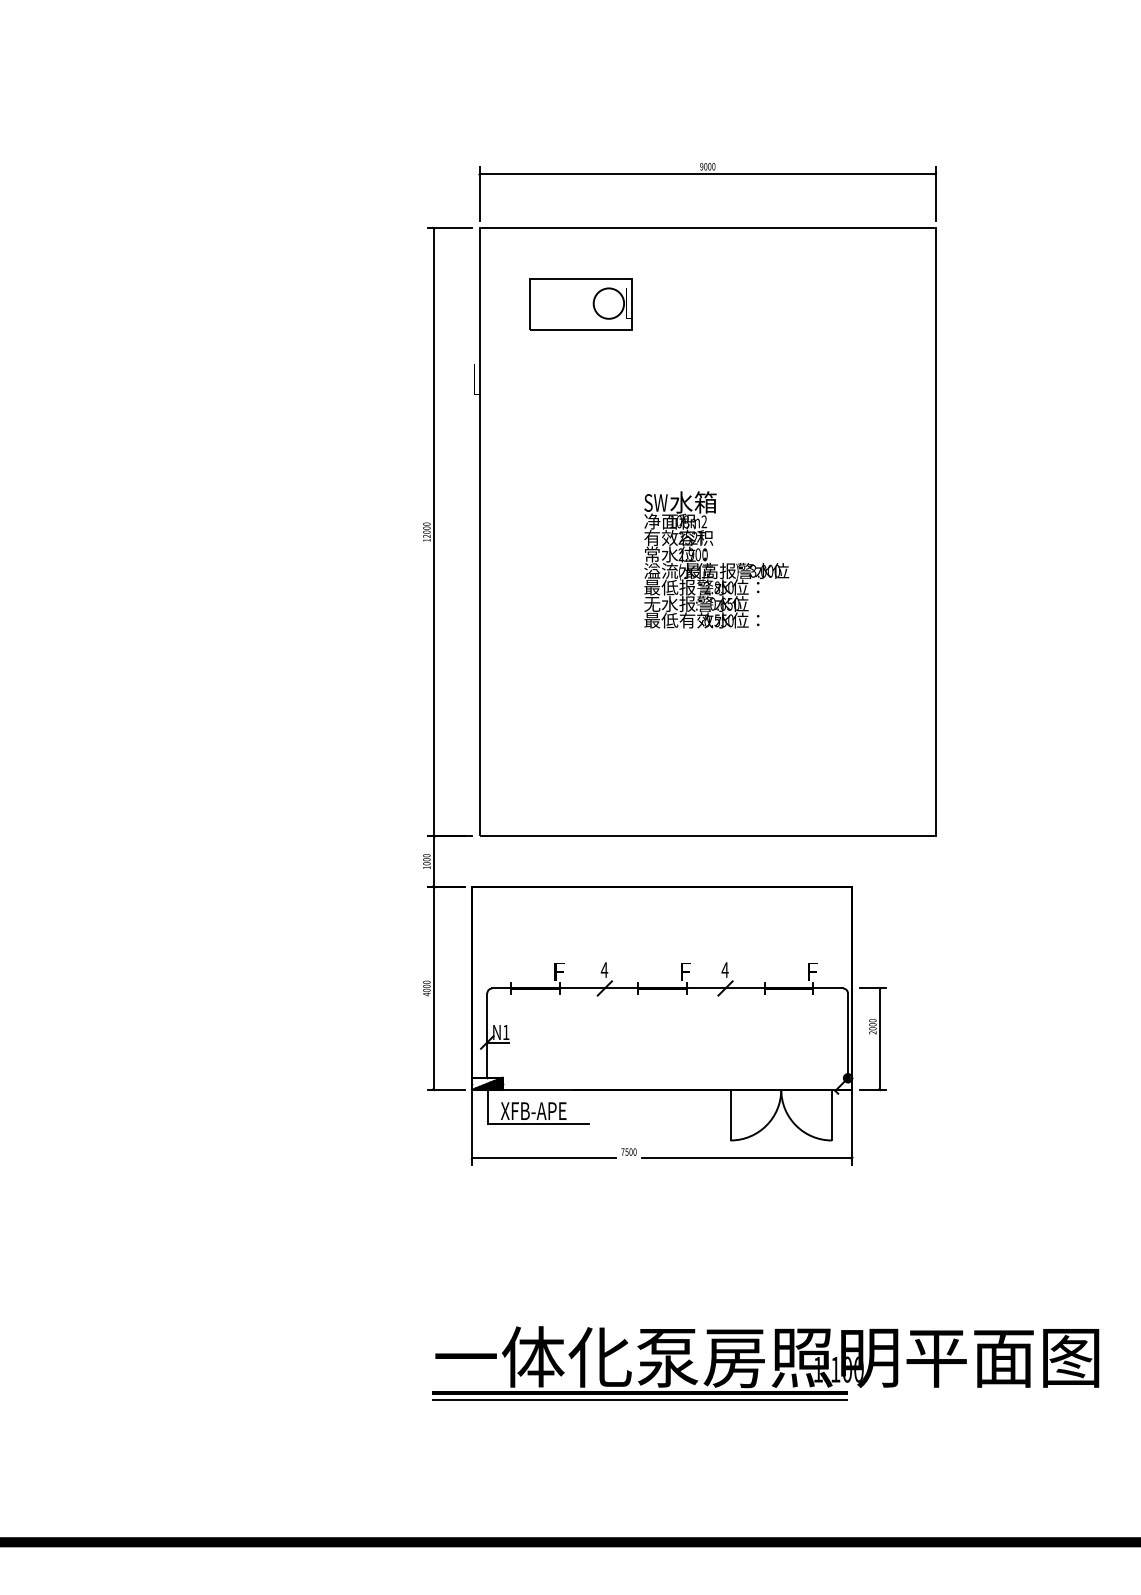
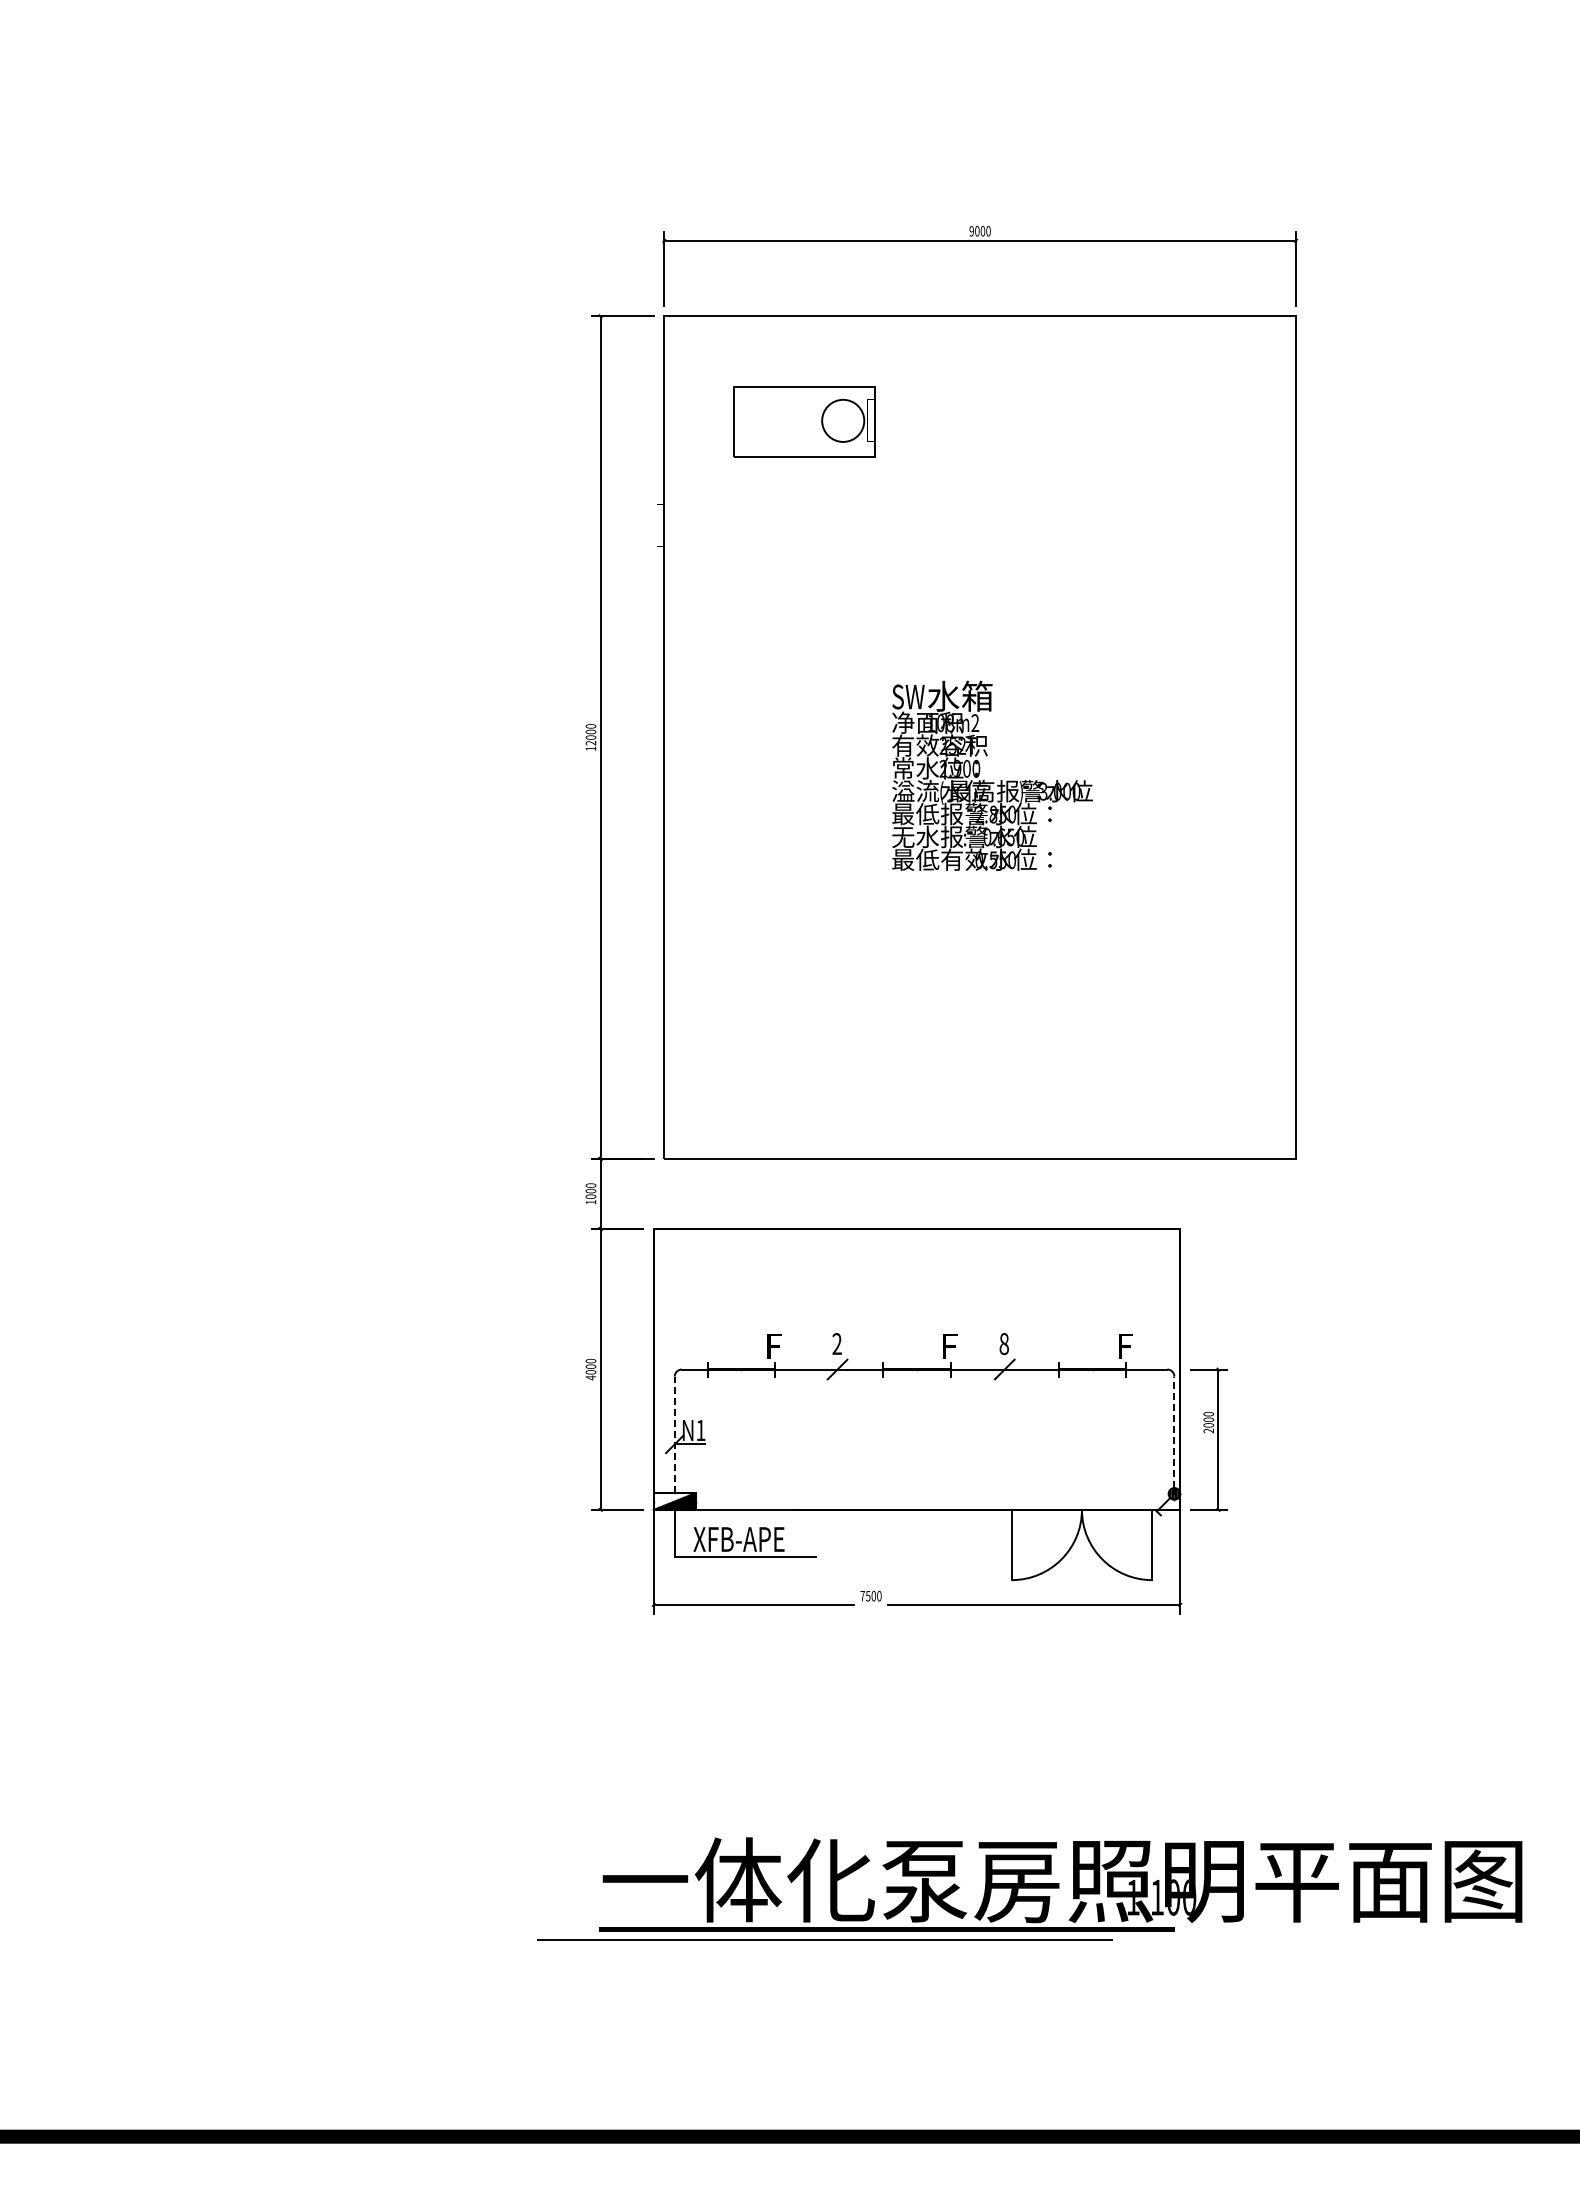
text: (604, 969) -> (837, 1343), 4 -> 2
text: (725, 970) -> (1004, 1344), 4 -> 8
line: (848, 1033) -> (1174, 1432), solid -> dashed
line: (487, 1035) -> (674, 1434), solid -> dashed
line: (640, 1399) -> (824, 1939), moved

